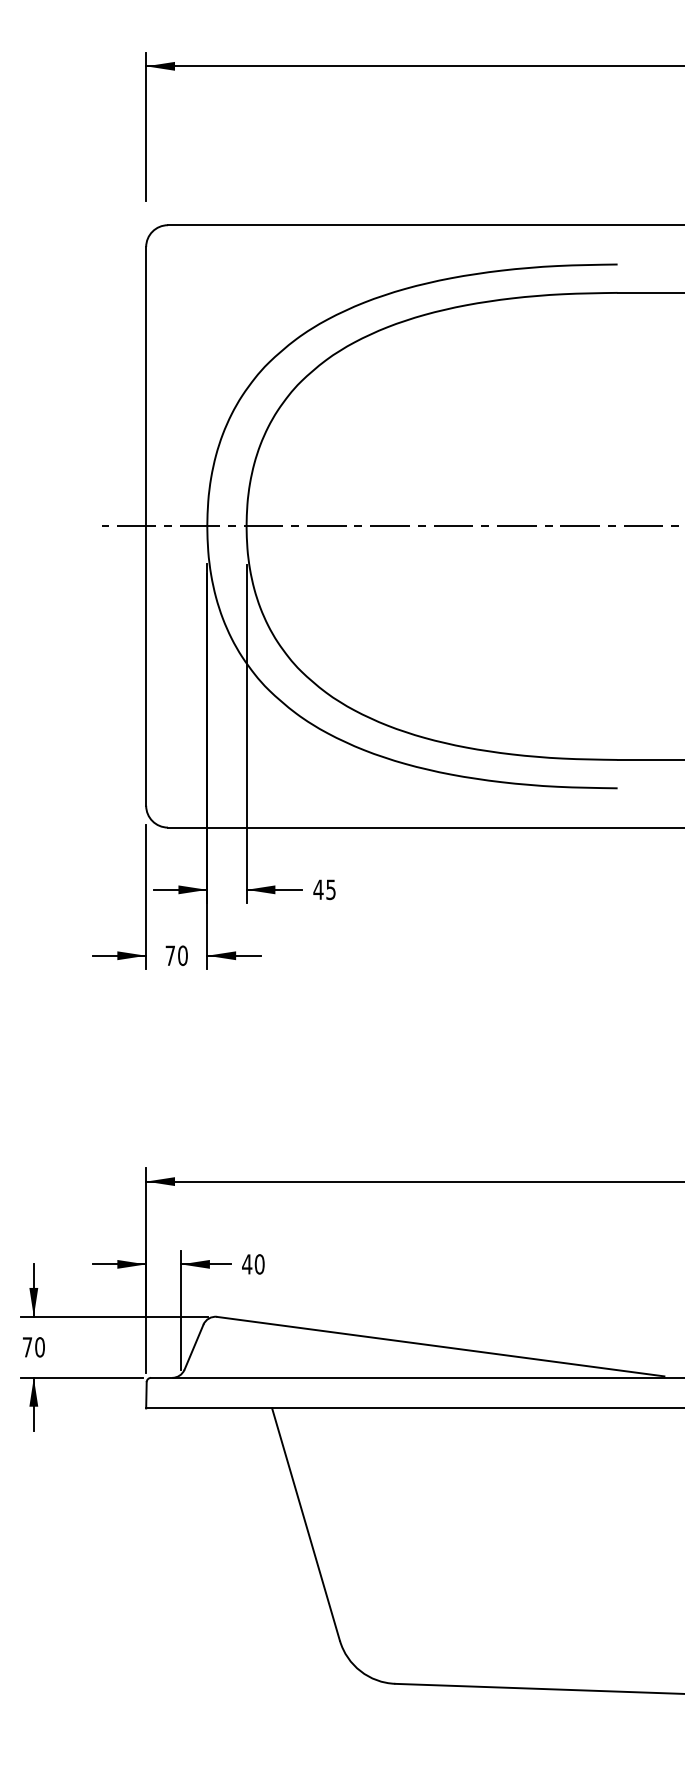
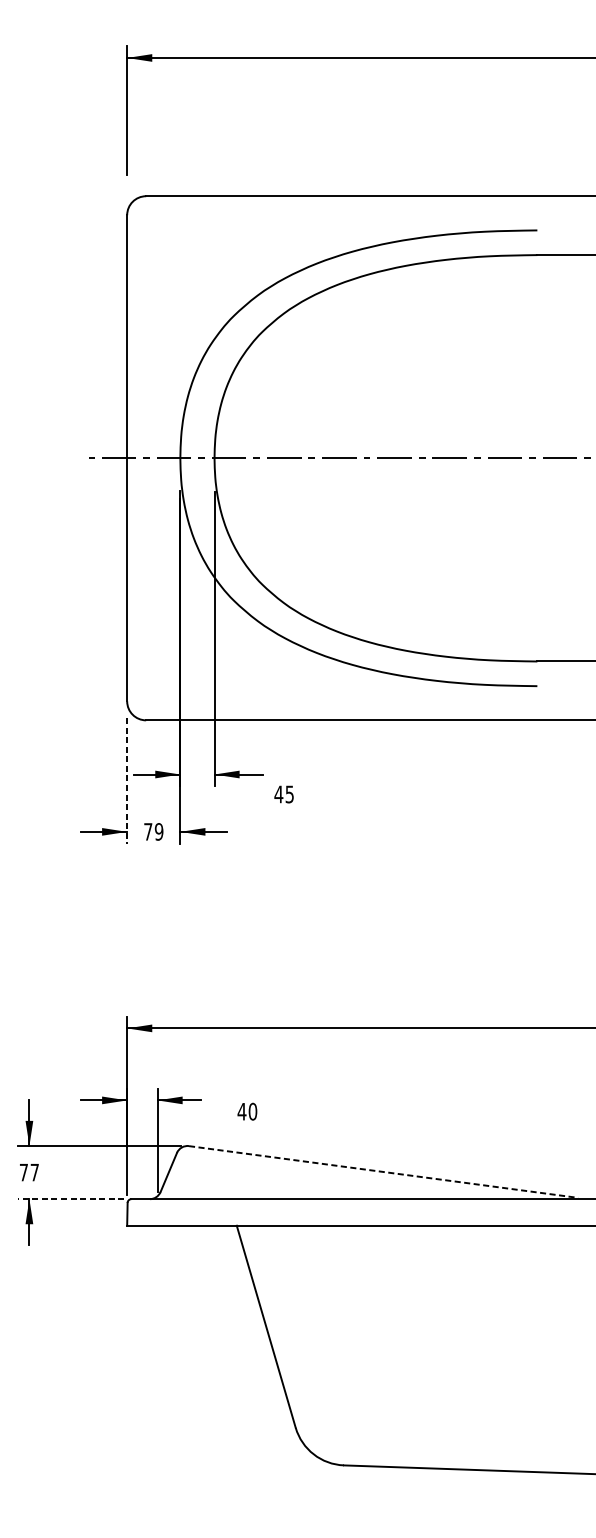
text: (324, 889) -> (284, 794), moved
line: (146, 897) -> (127, 781), solid -> dashed
text: (182, 955) -> (158, 831), 70 -> 79
text: (253, 1264) -> (247, 1111), moved
line: (440, 1346) -> (383, 1171), solid -> dashed
text: (39, 1347) -> (34, 1172), 70 -> 77
line: (81, 1377) -> (70, 1198), solid -> dashed

